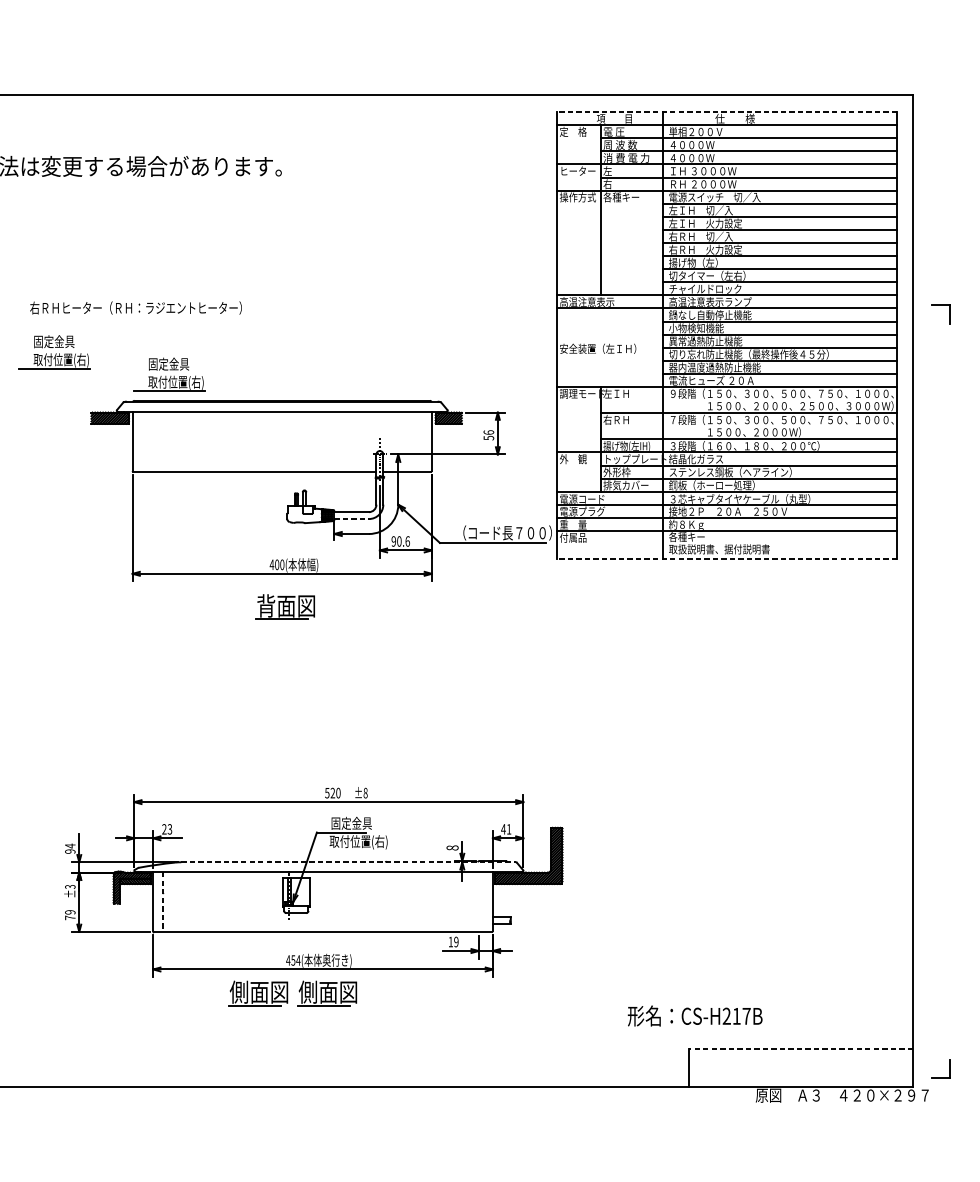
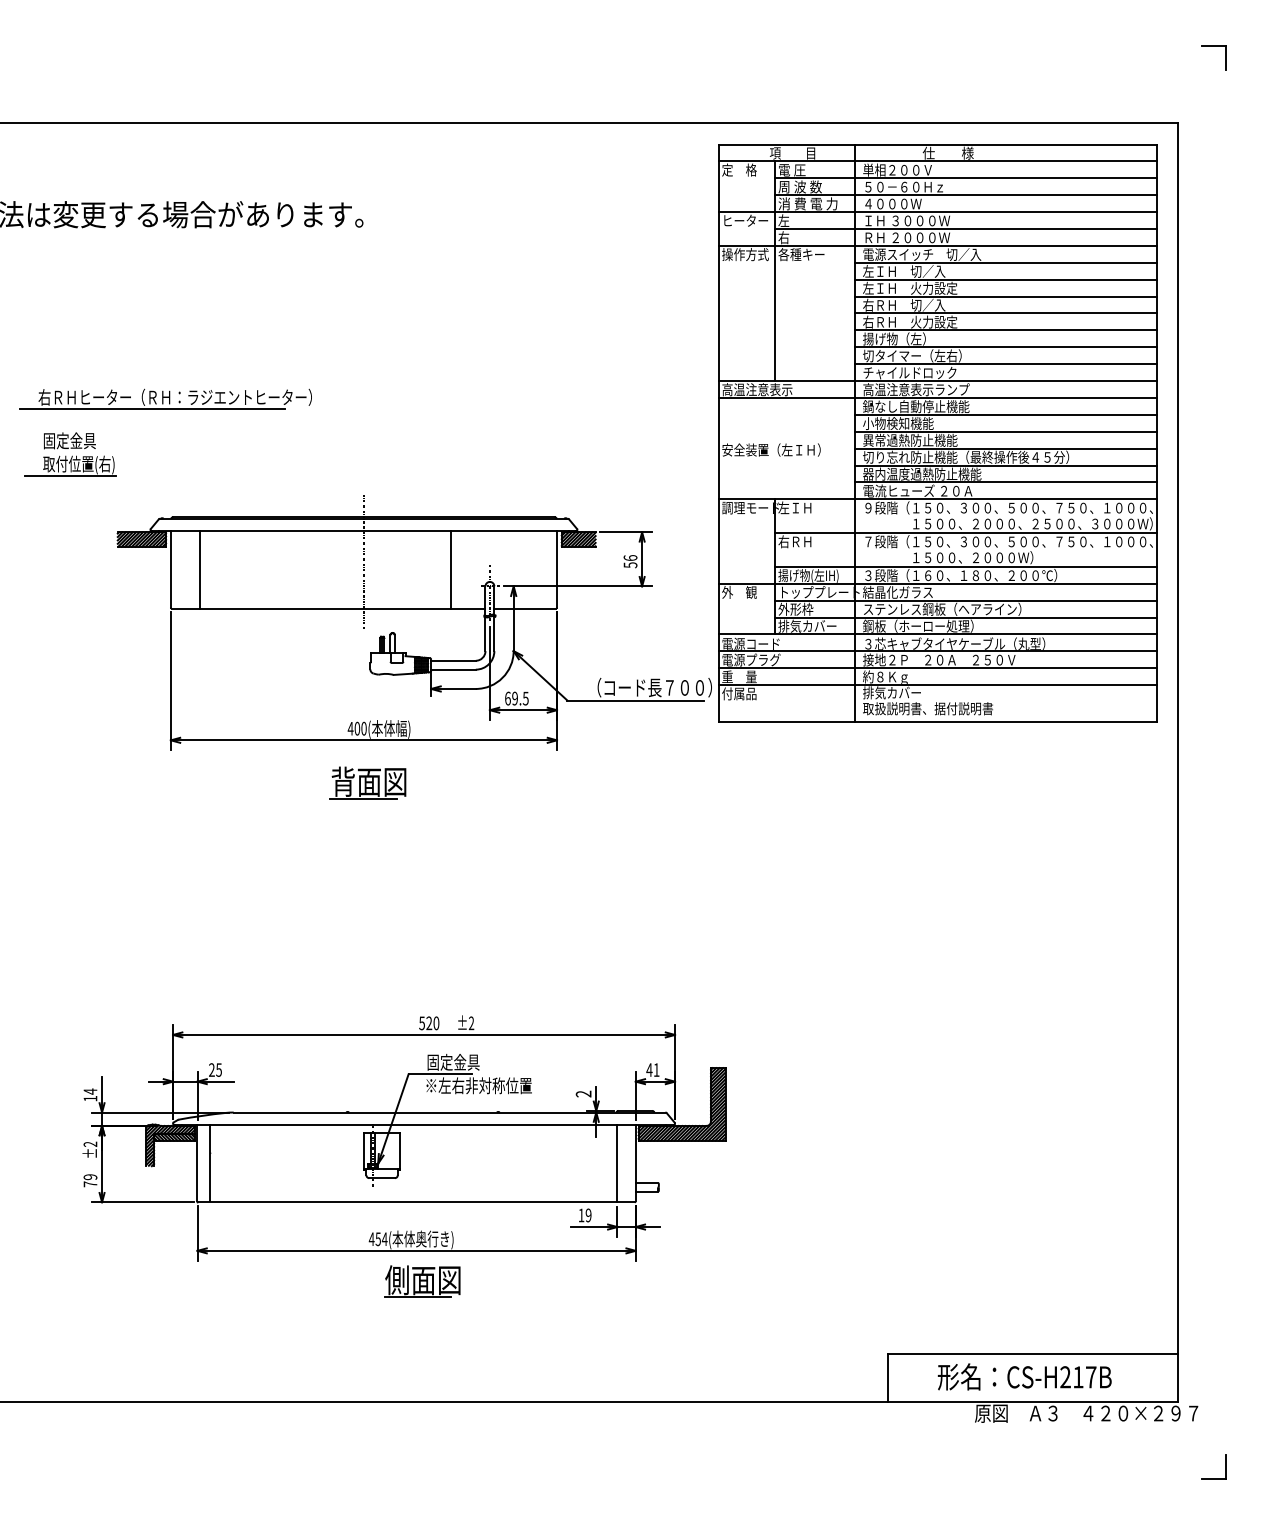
line: (726, 112) -> (937, 144), dashed -> solid
text: (700, 144) -> (903, 186), ４０００Ｗ -> ５０－６０Ｈｚ
part: (940, 305) -> (1213, 46), moved
line: (118, 317) -> (152, 409), added
part: (169, 374) -> (218, 483), removed
line: (281, 435) -> (363, 561), added
line: (154, 441) -> (199, 569), added
line: (349, 441) -> (450, 569), added
line: (352, 518) -> (454, 669), dashed -> solid
text: (691, 536) -> (891, 692), 各種キー -> 排気カバー
text: (400, 541) -> (516, 698), 90.6 -> 69.5
line: (726, 559) -> (937, 721), dashed -> solid
text: (365, 793) -> (471, 1023), ±8 -> ±2
text: (169, 828) -> (218, 1069), 23 -> 25
text: (371, 842) -> (478, 1086), 取付位置(右) -> ※左右非対称位置
text: (452, 847) -> (583, 1093), 8 -> 2
text: (70, 851) -> (90, 1098), 94 -> 14
line: (348, 862) -> (449, 1112), dashed -> solid
text: (70, 887) -> (90, 1144), ±3 -> ±2
line: (163, 901) -> (210, 1163), dashed -> solid
line: (478, 901) -> (617, 1163), added
part: (258, 993) -> (333, 1281), removed
text: (694, 1015) -> (1024, 1376), moved
line: (801, 1049) -> (1033, 1353), dashed -> solid
part: (949, 1068) -> (1225, 1466), moved

